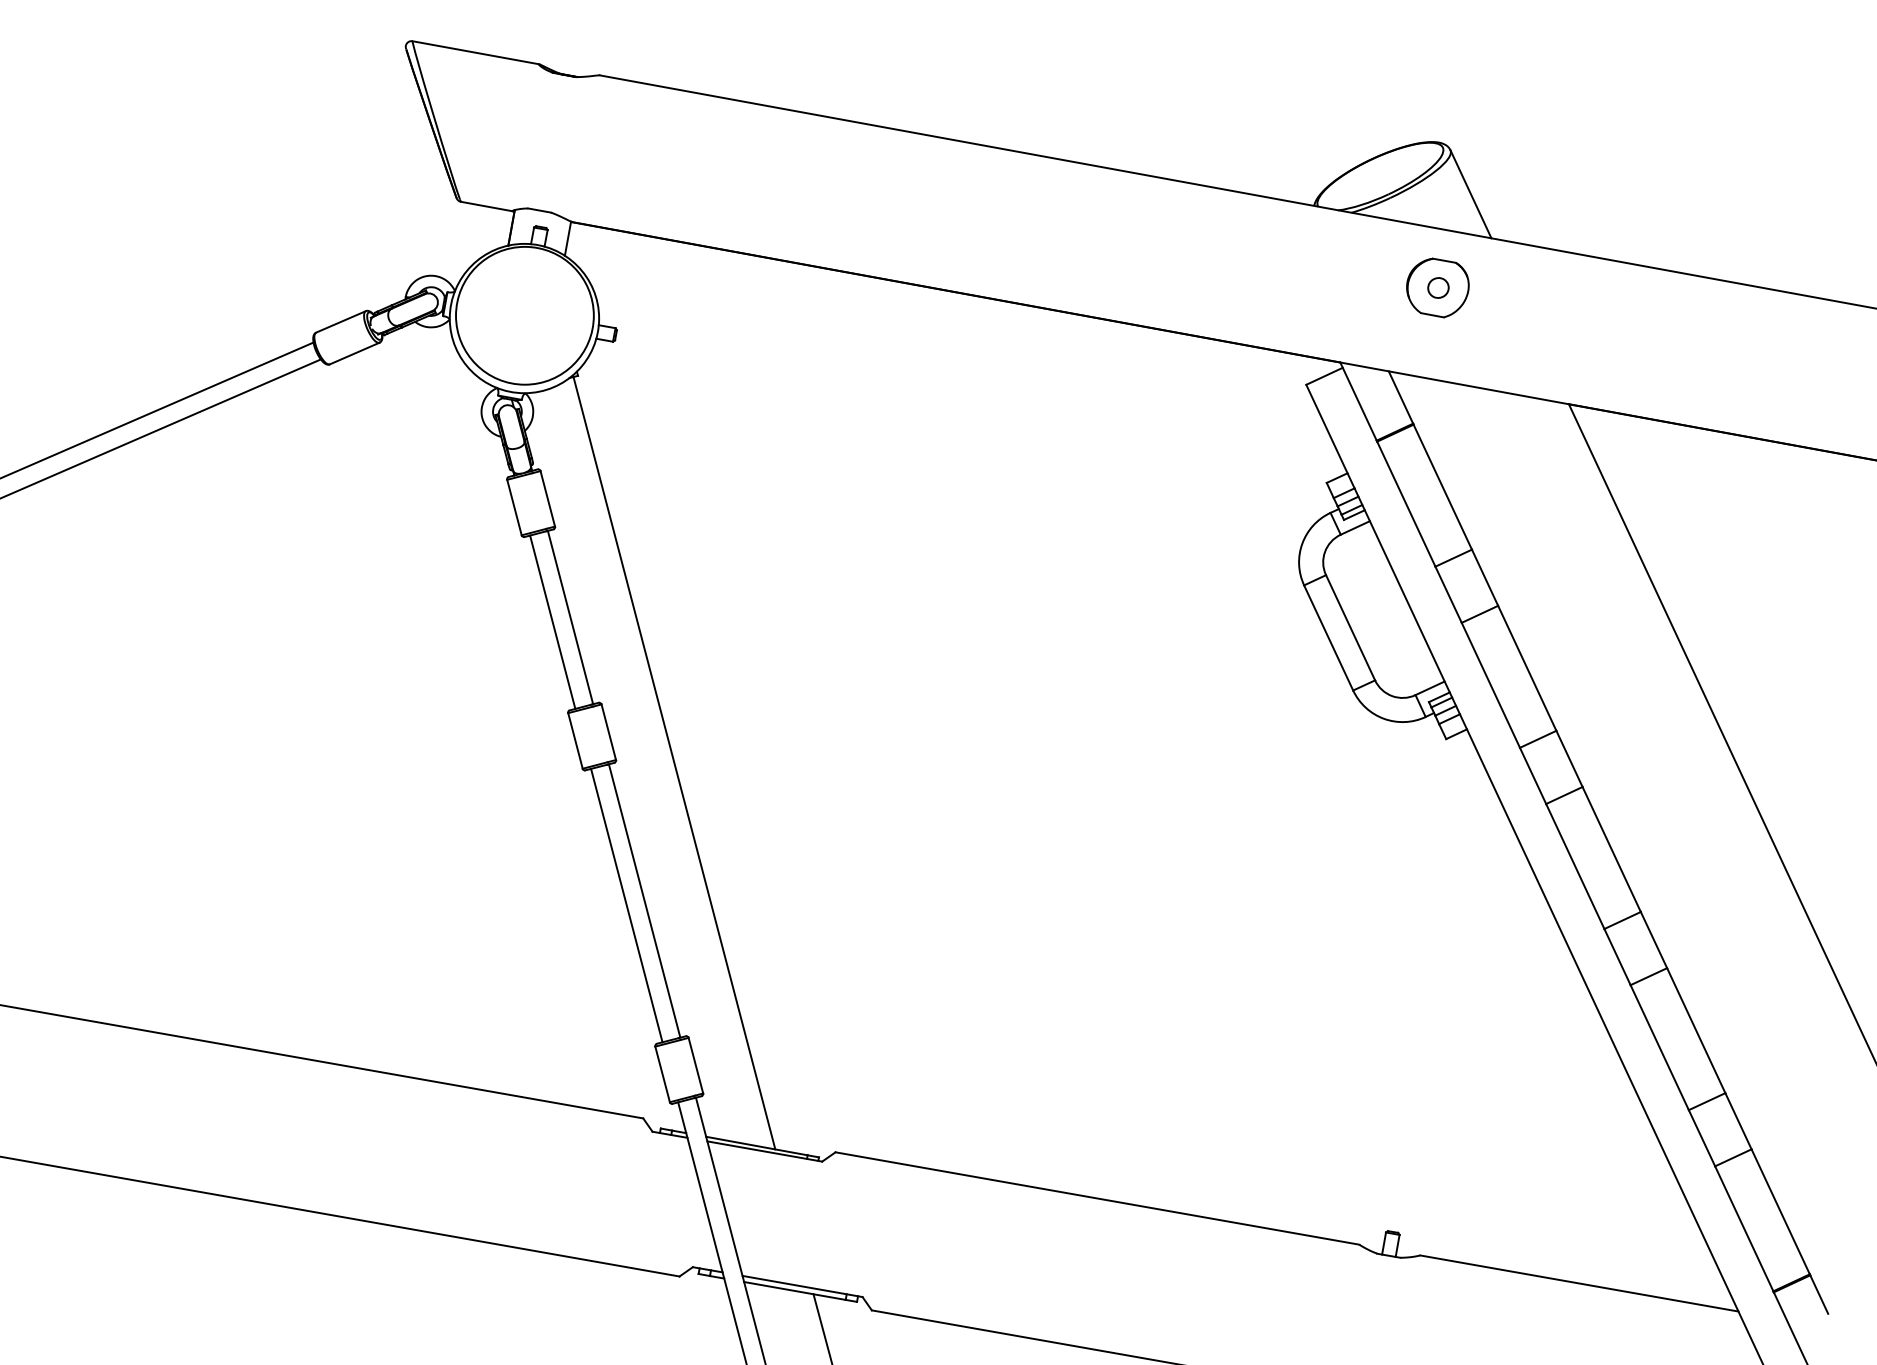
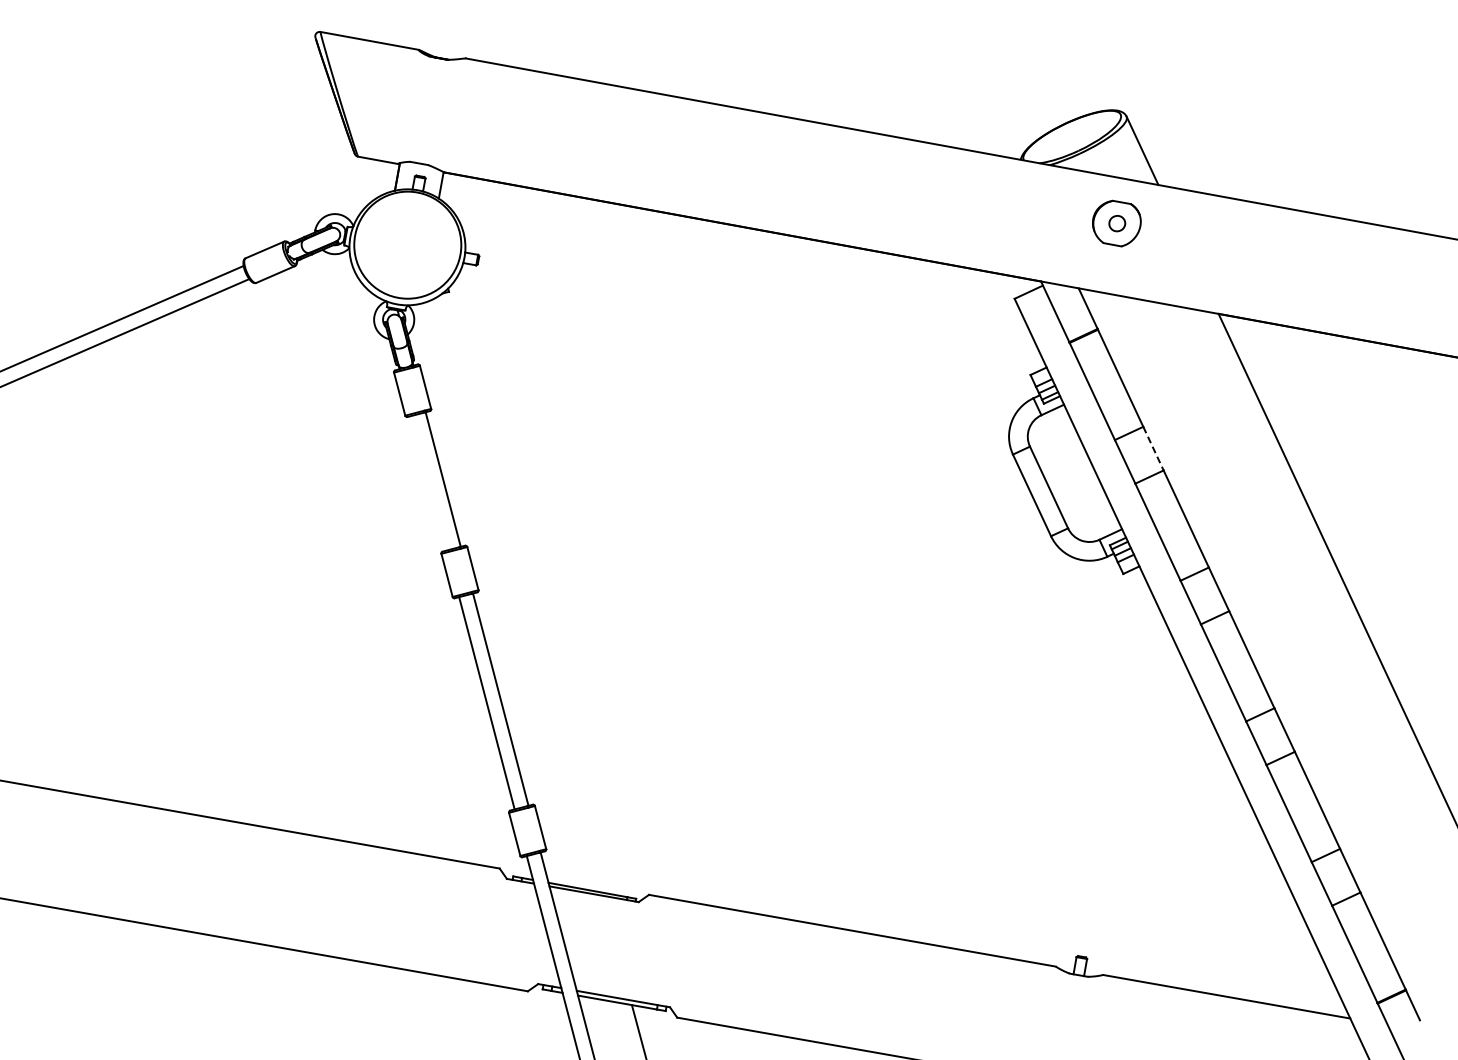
line: (1485, 578) -> (1153, 449), solid -> dashed
line: (551, 621) -> (428, 482), removed
line: (673, 762) -> (523, 592), removed

